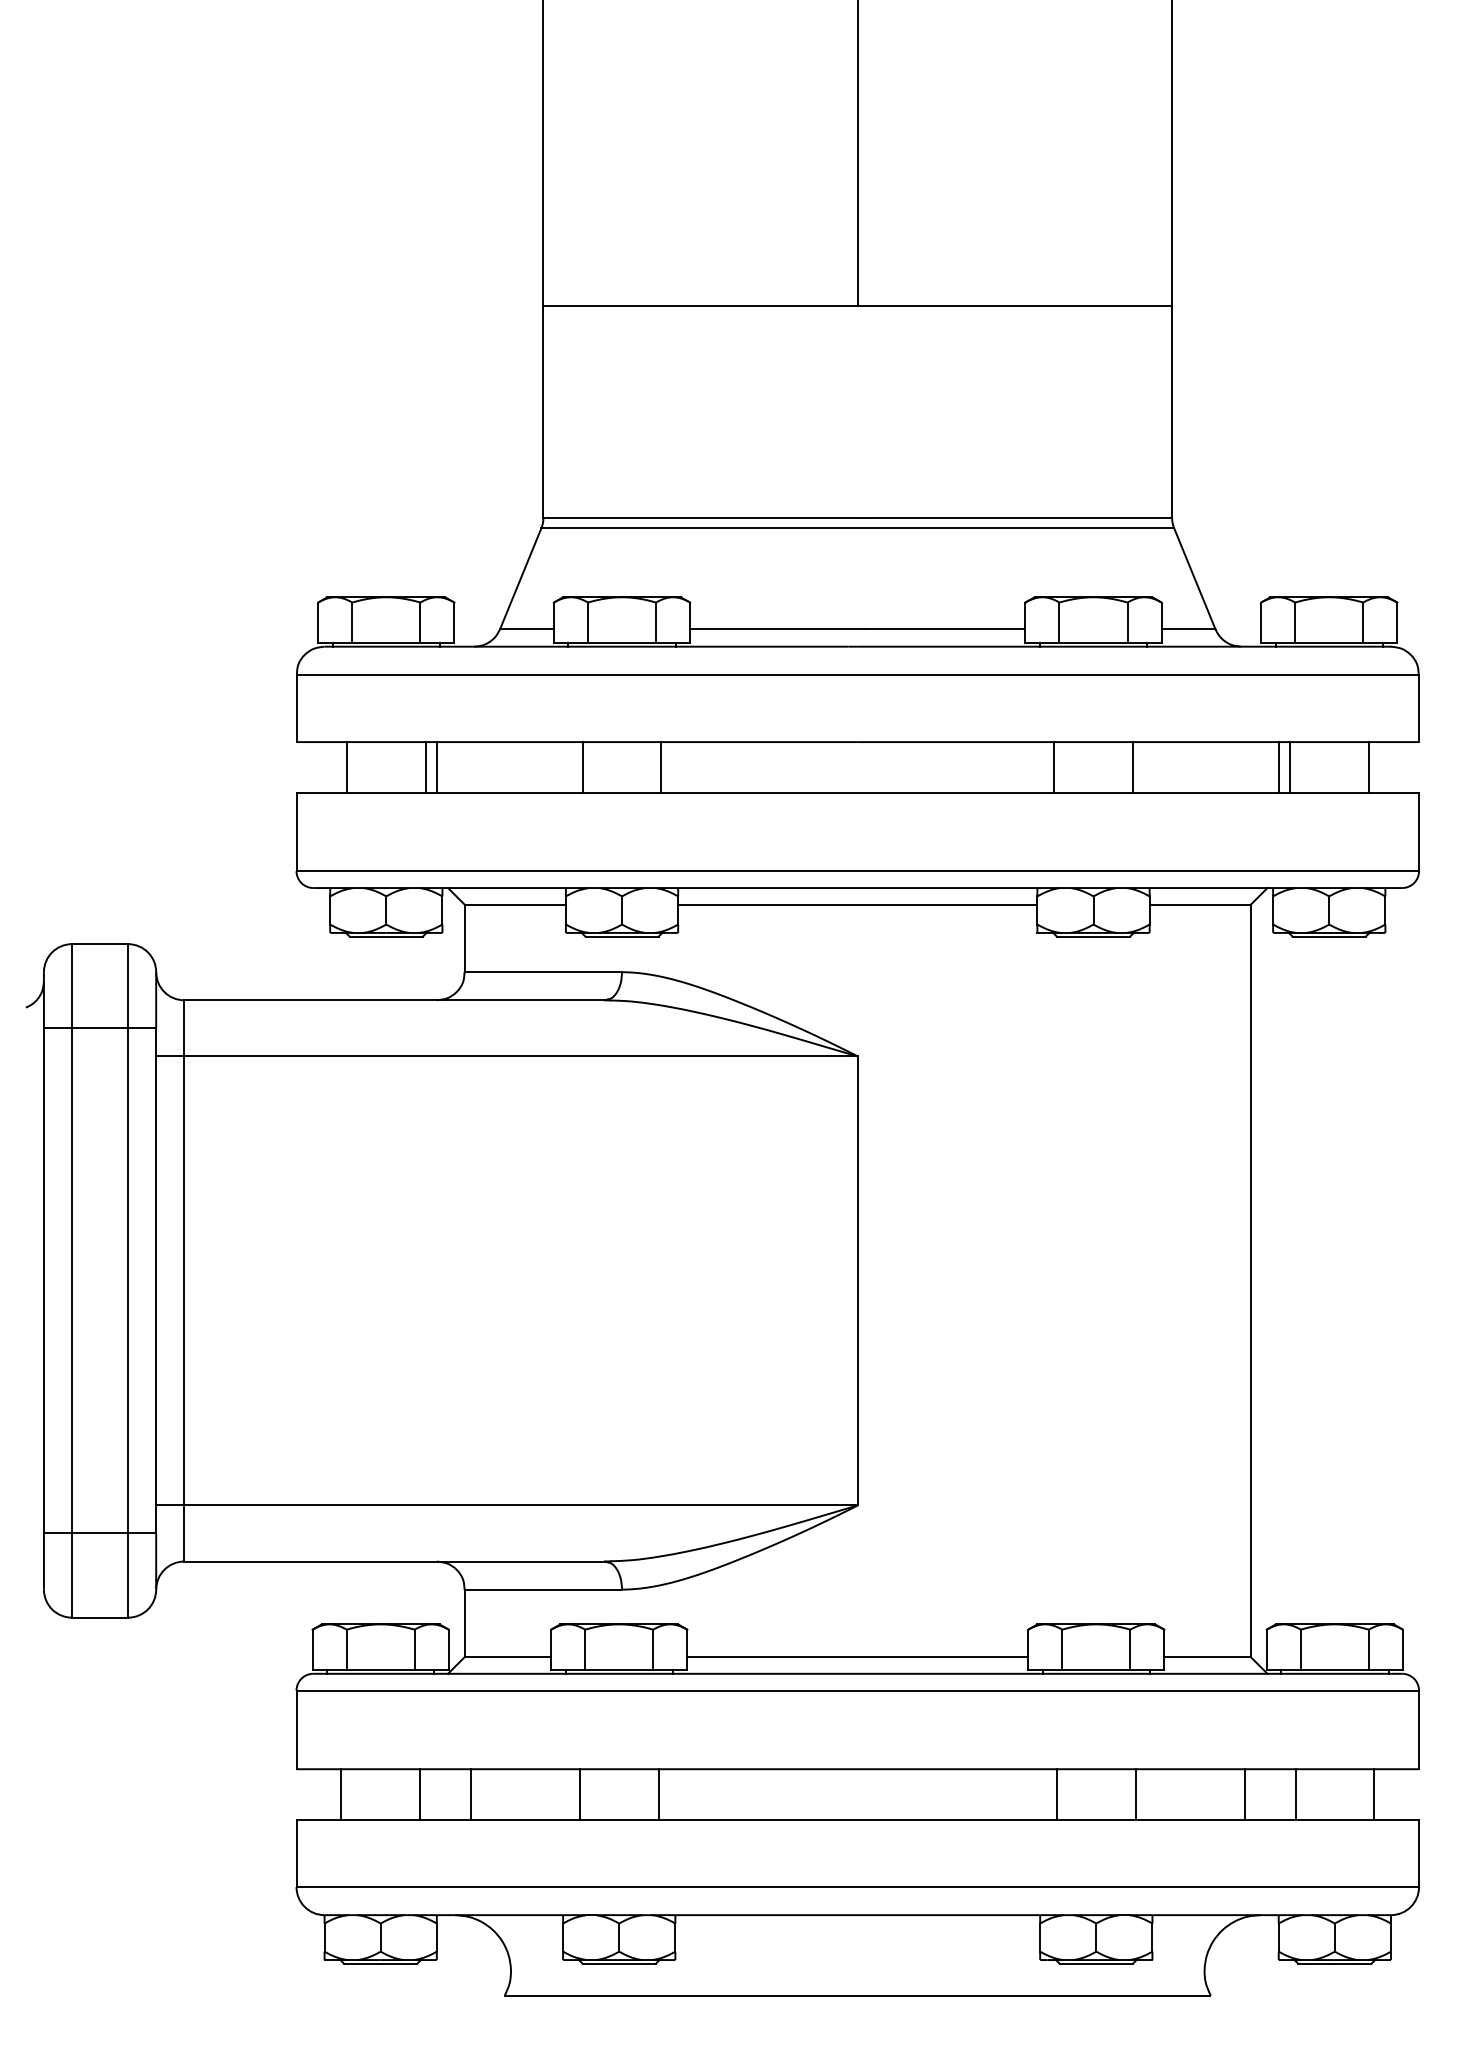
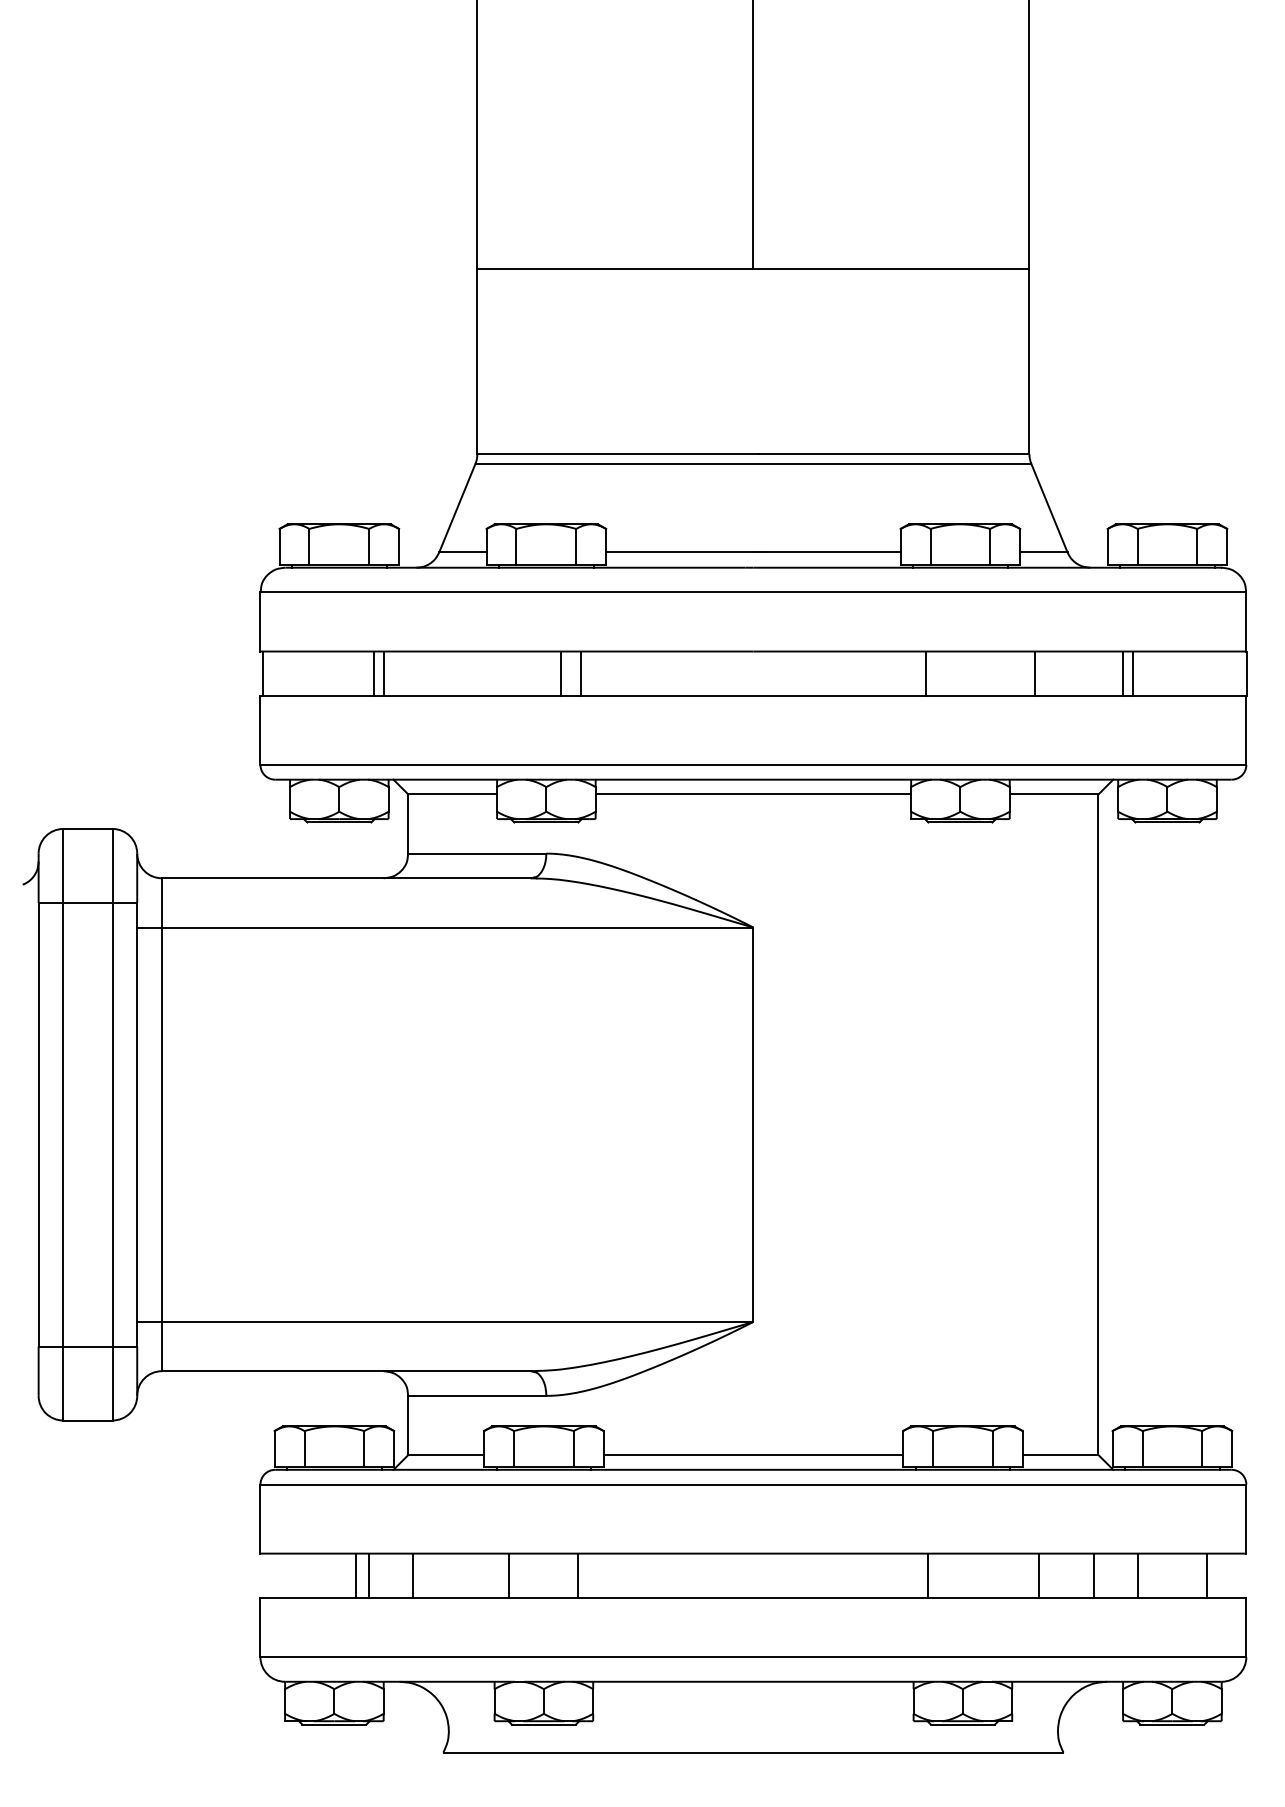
line: (346, 767) -> (262, 673), moved
line: (582, 767) -> (560, 673), moved
line: (1132, 767) -> (1034, 673), moved
line: (1367, 767) -> (1246, 673), moved
line: (340, 1794) -> (355, 1575), moved
line: (1135, 1794) -> (1039, 1575), moved

